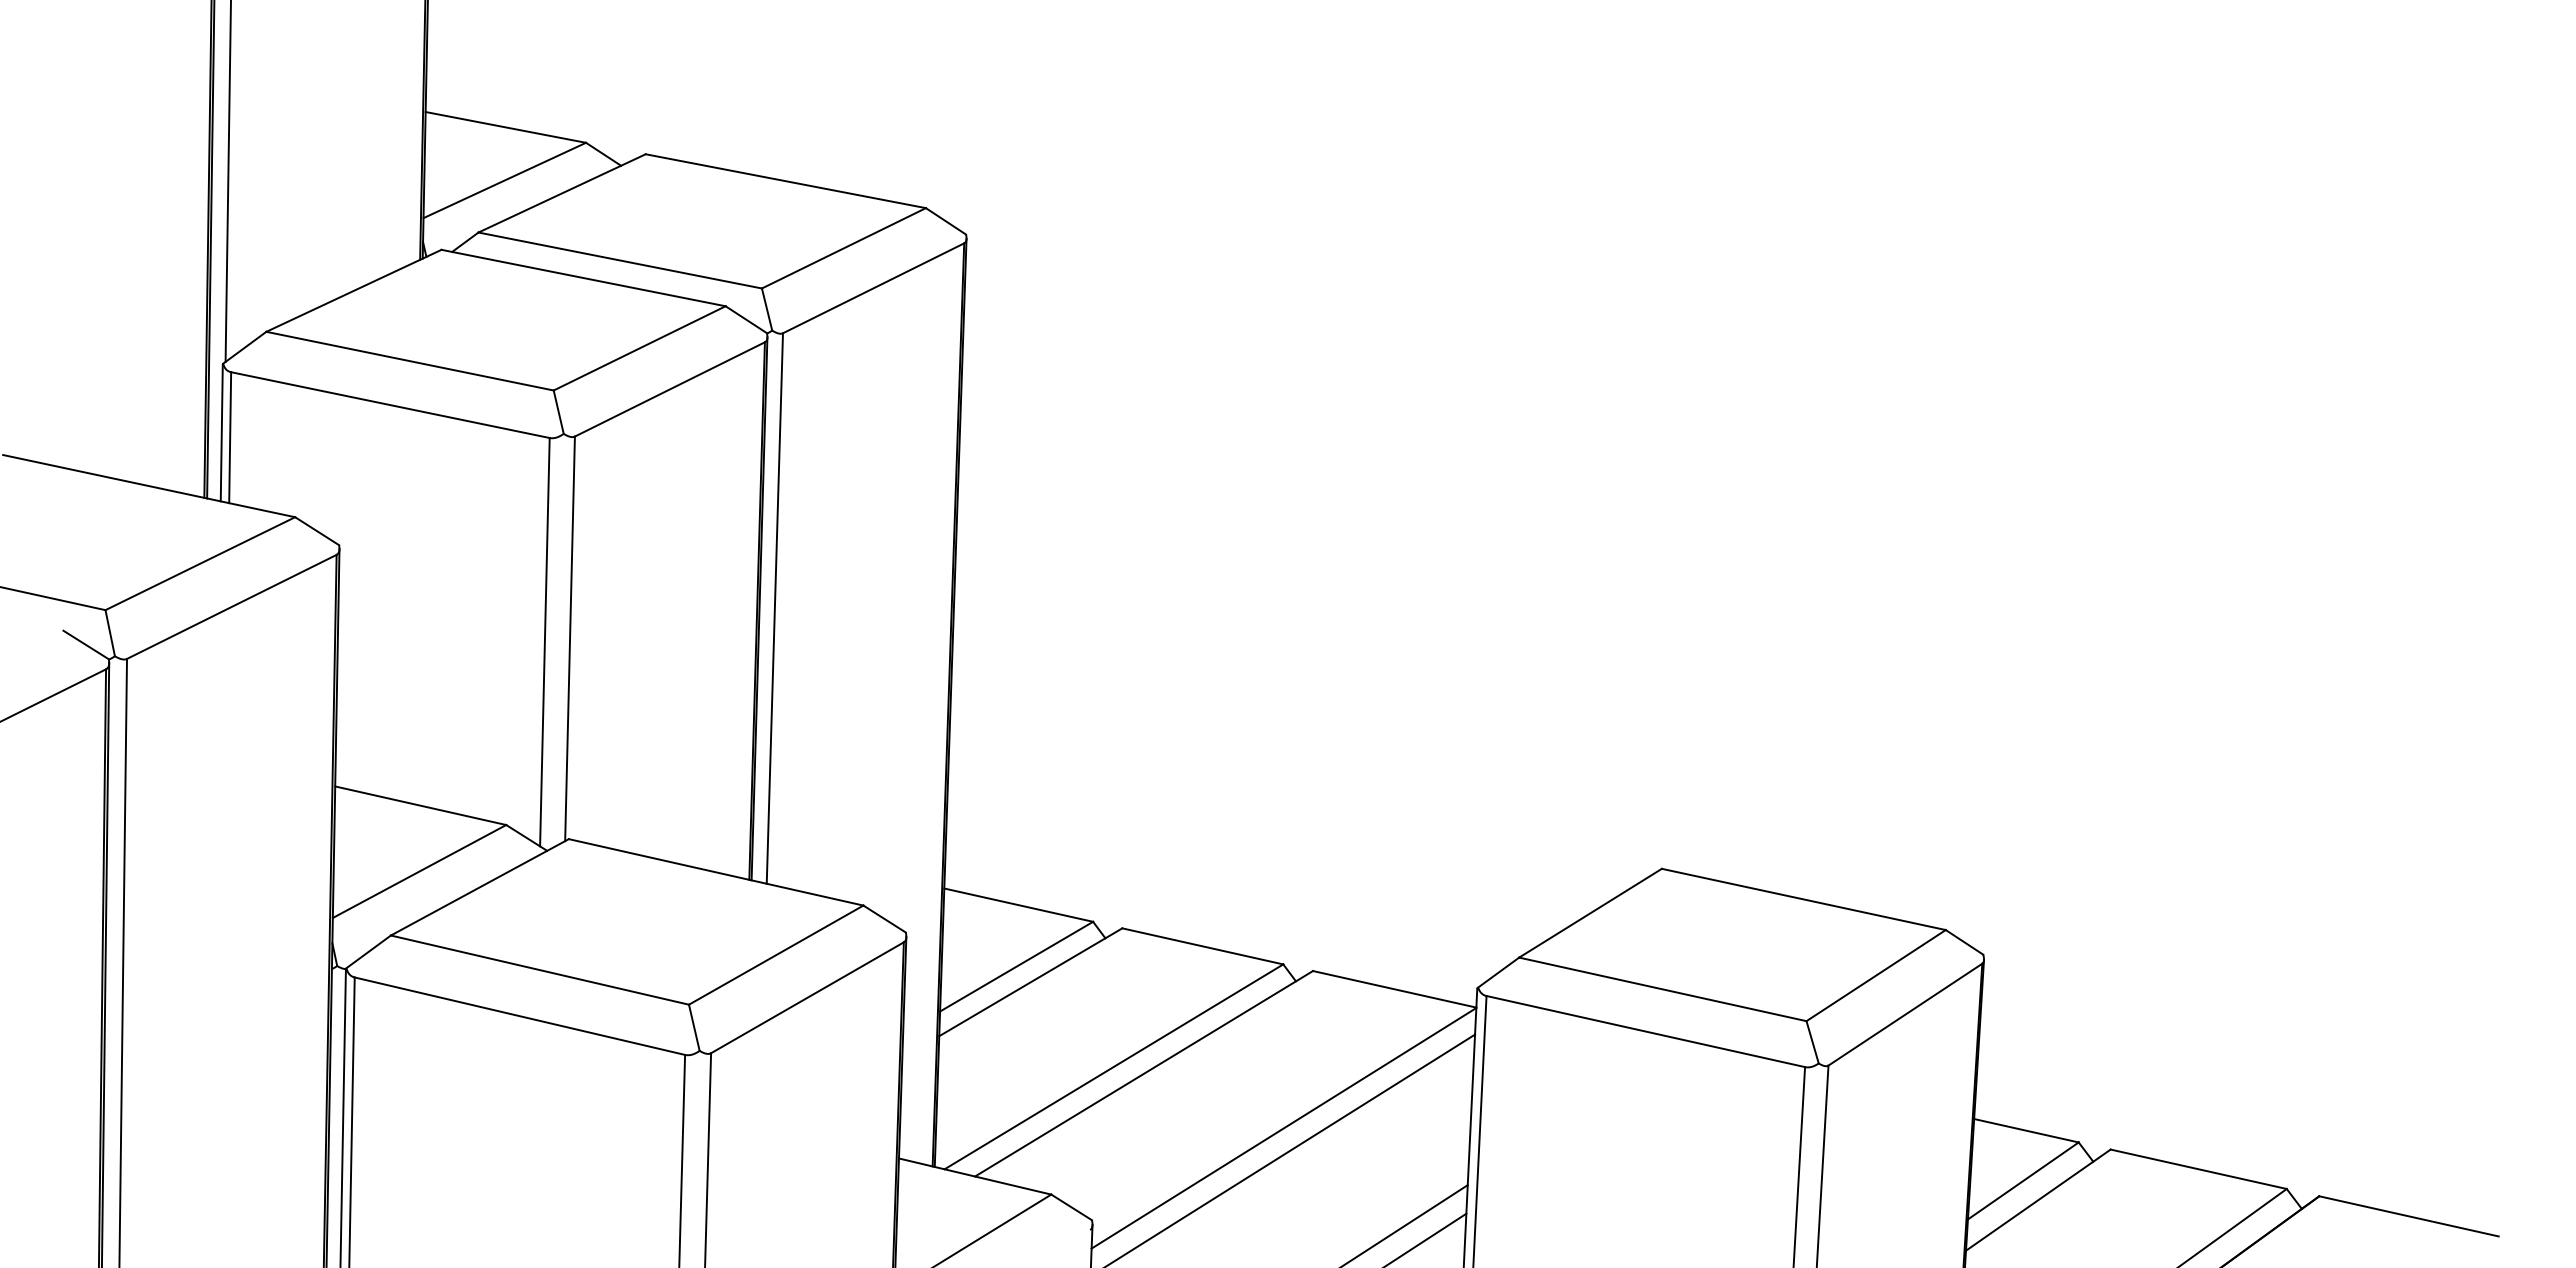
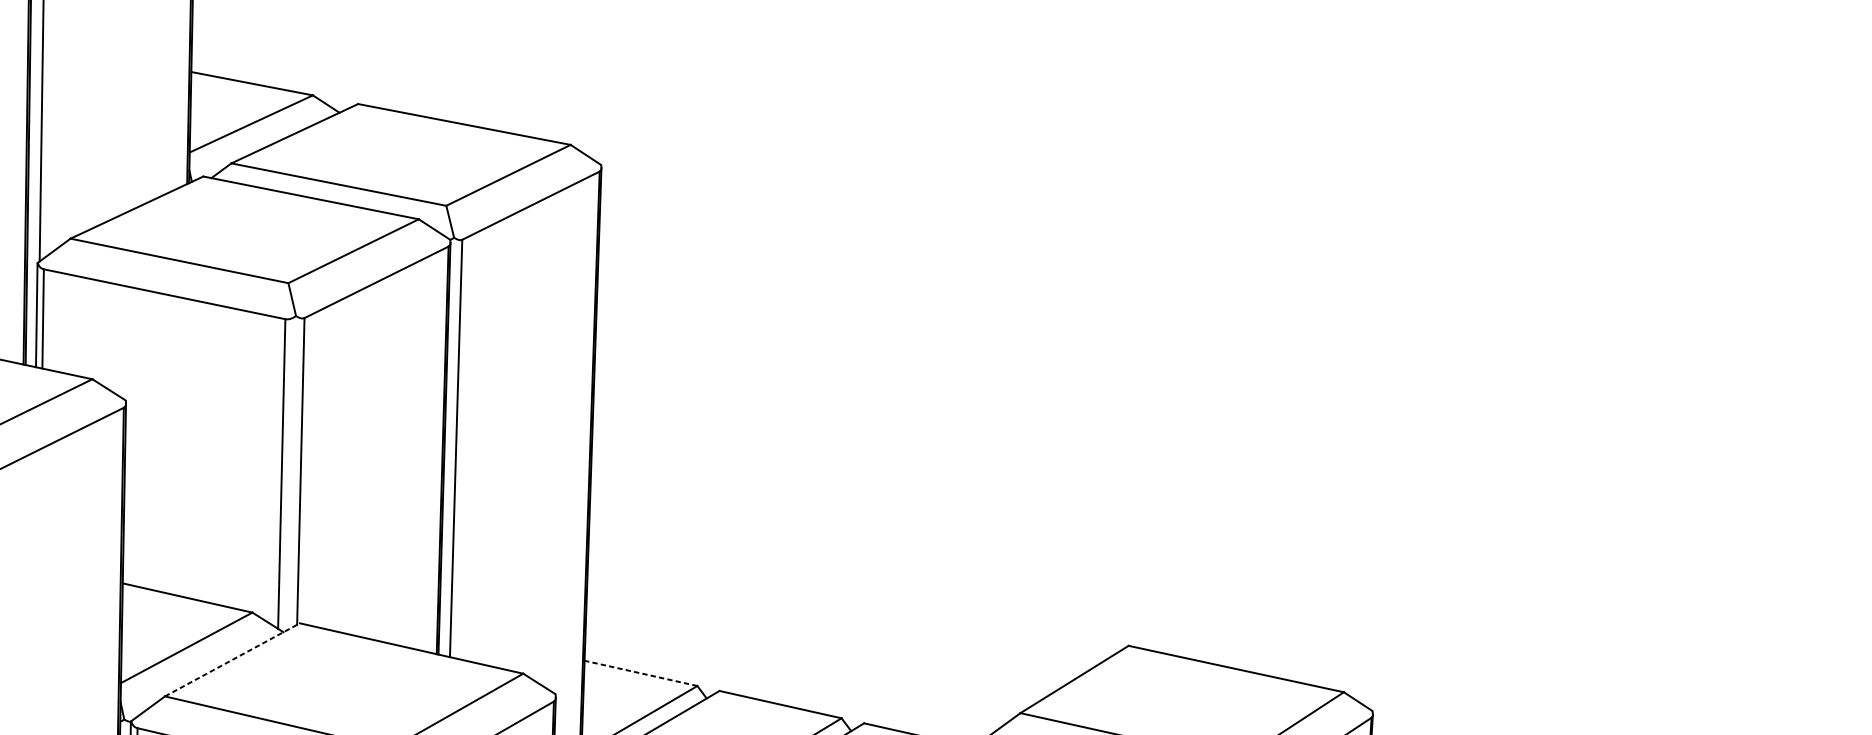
line: (480, 887) -> (232, 659), solid -> dashed
line: (1018, 905) -> (640, 673), solid -> dashed

